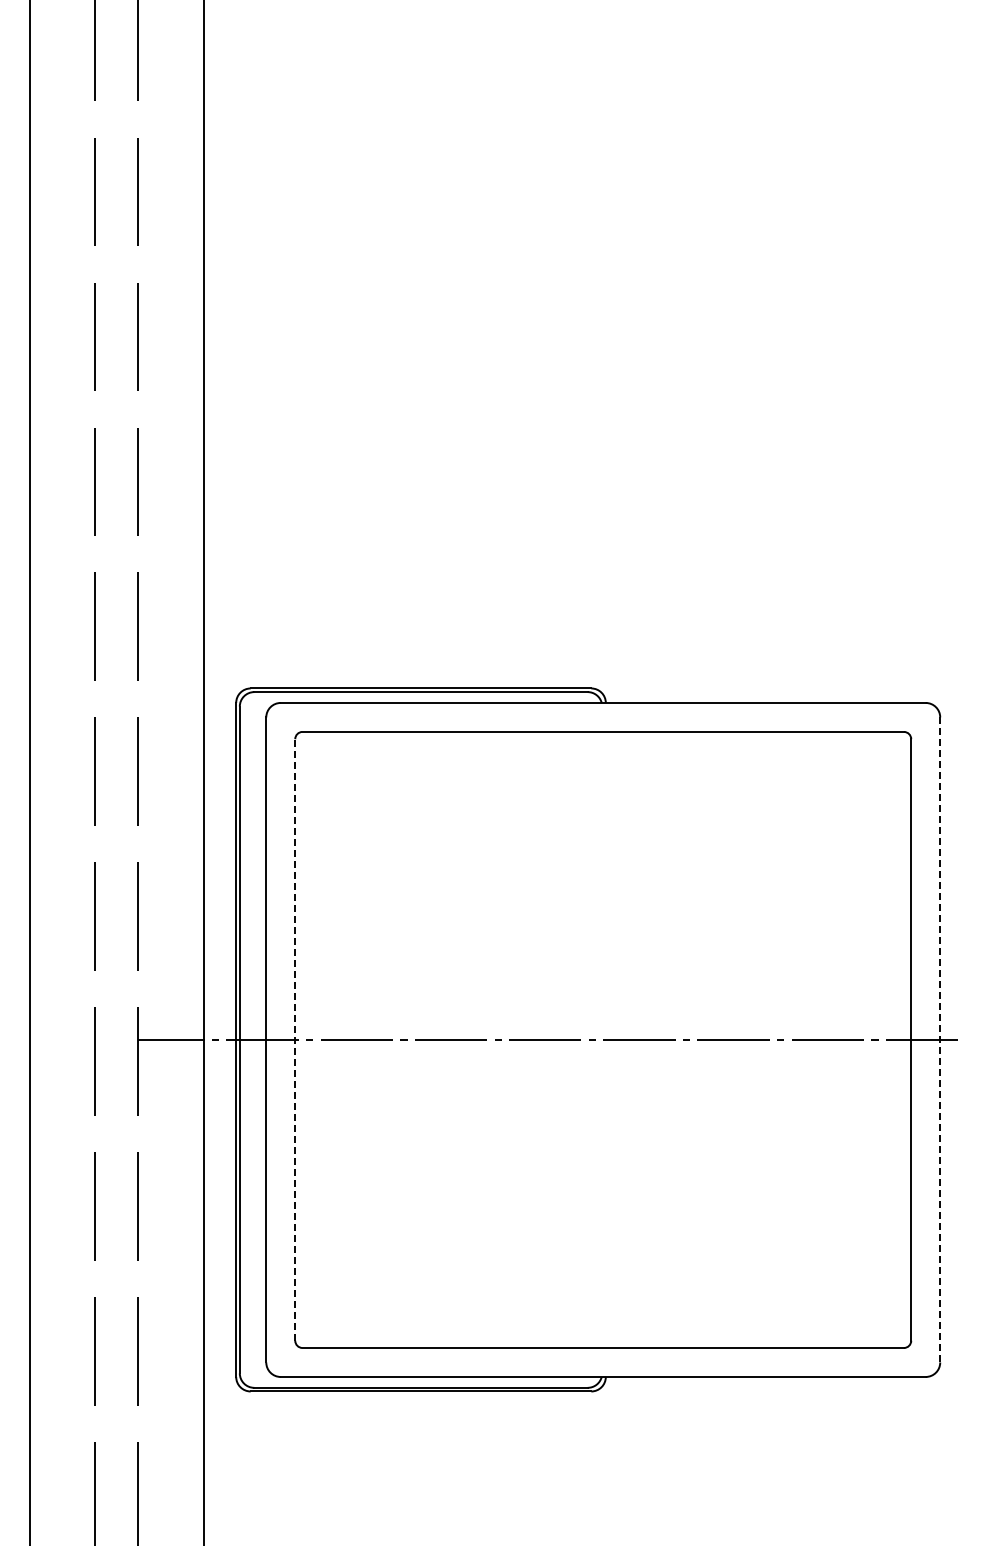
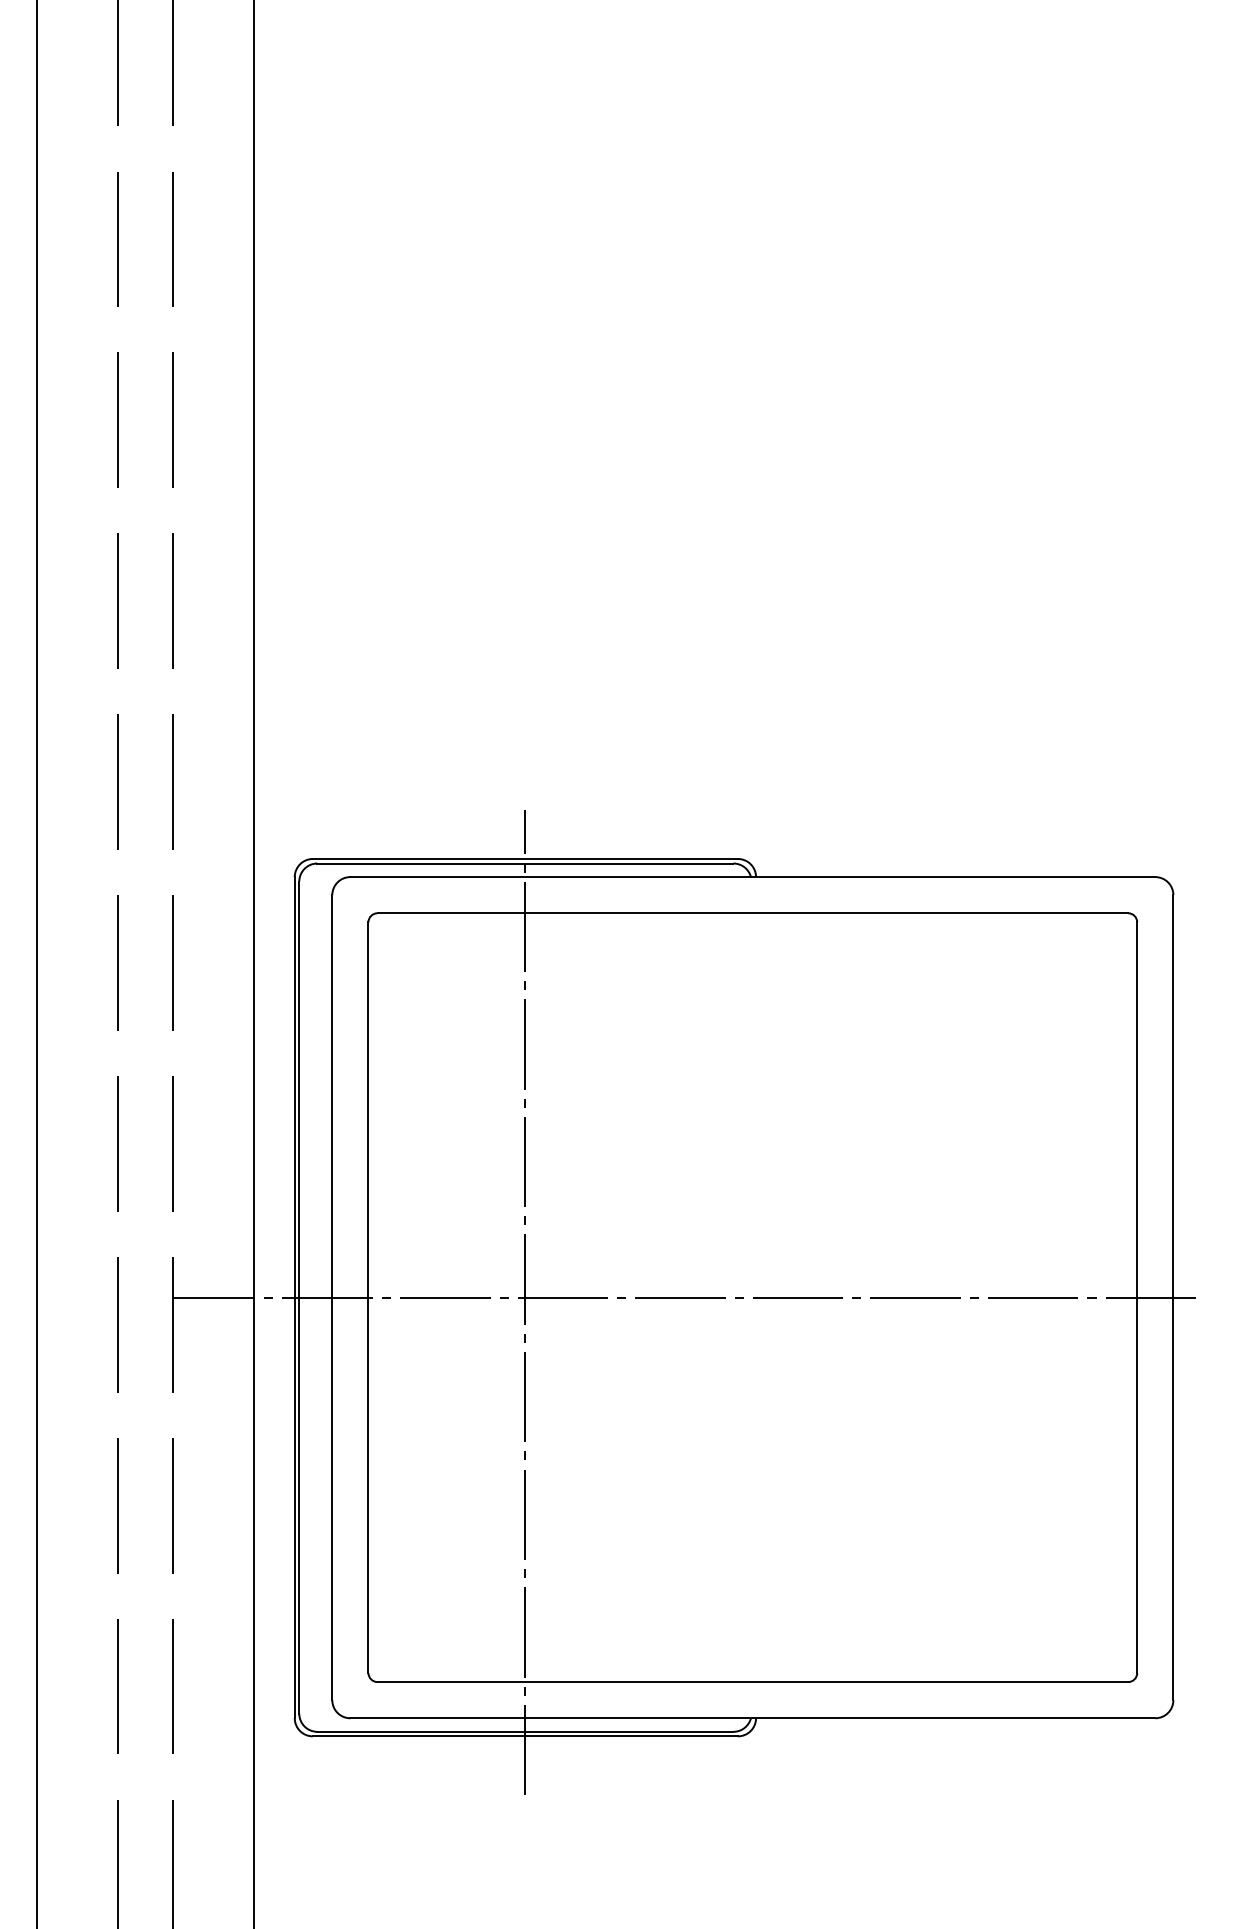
line: (295, 1039) -> (368, 1297), dashed -> solid
line: (940, 1039) -> (1173, 1297), dashed -> solid
line: (421, 1043) -> (526, 1302), added

